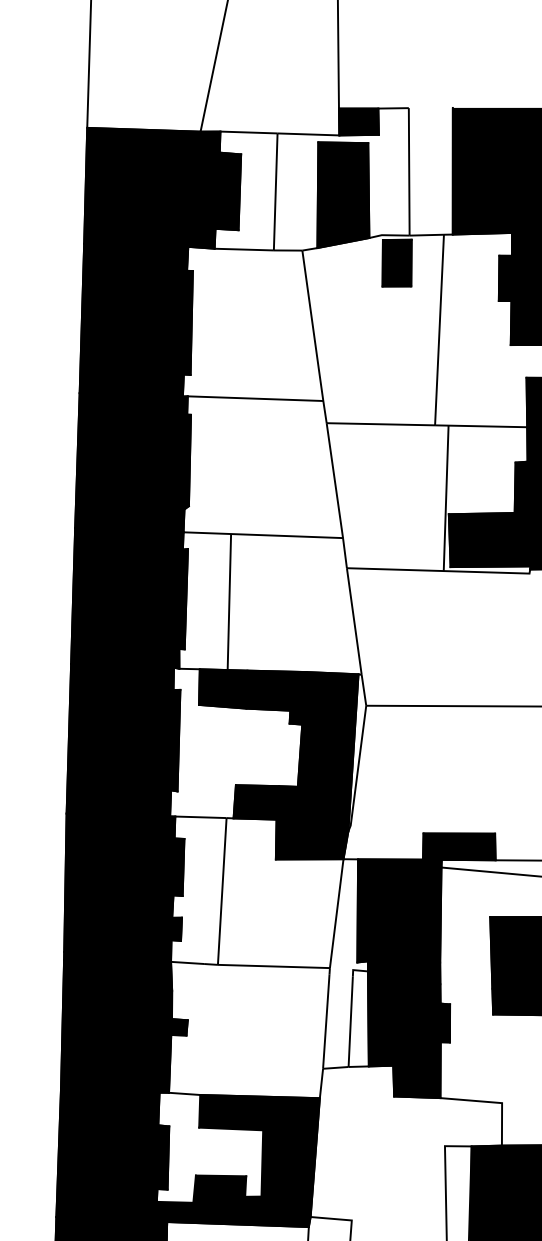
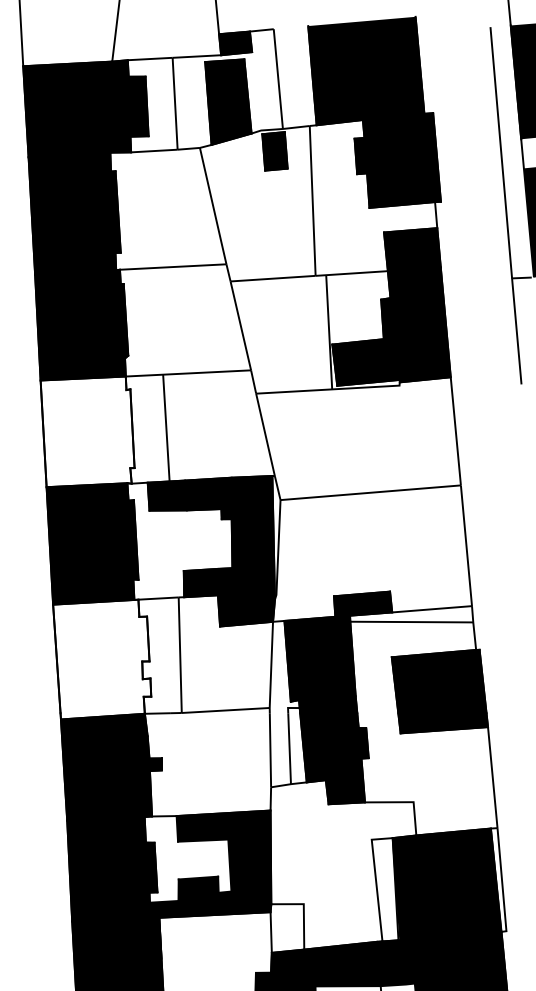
fill: (129, 597) -> (87, 431), removed
fill: (123, 888) -> (102, 659), removed

